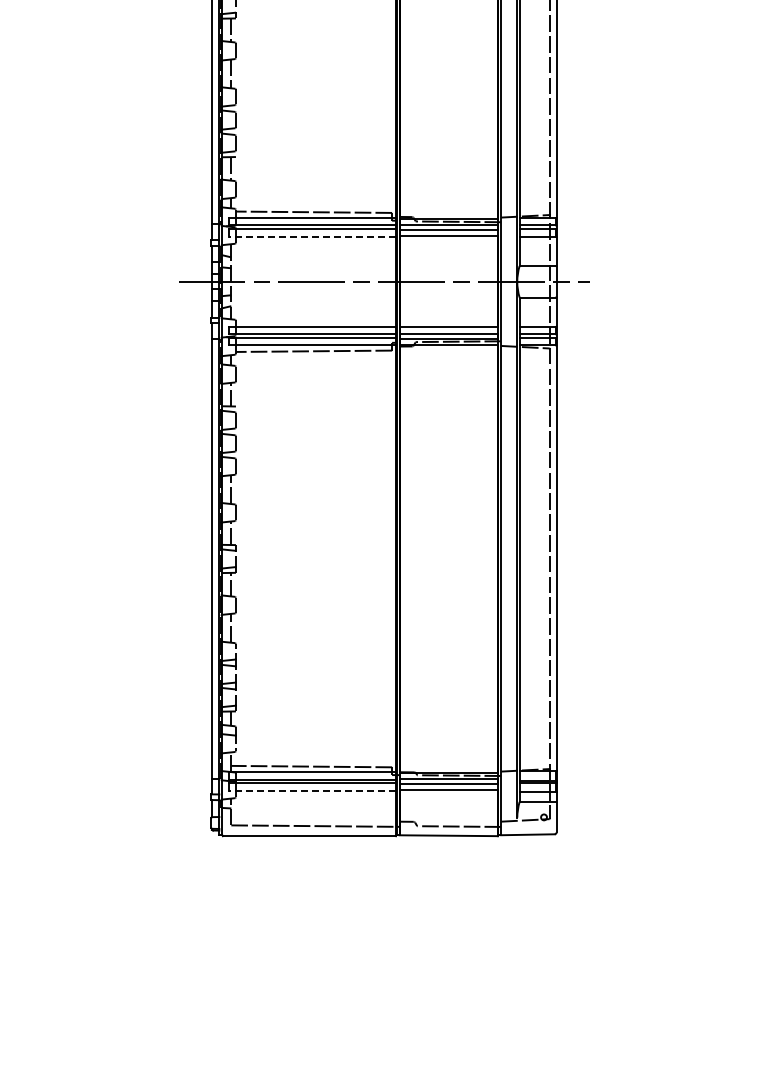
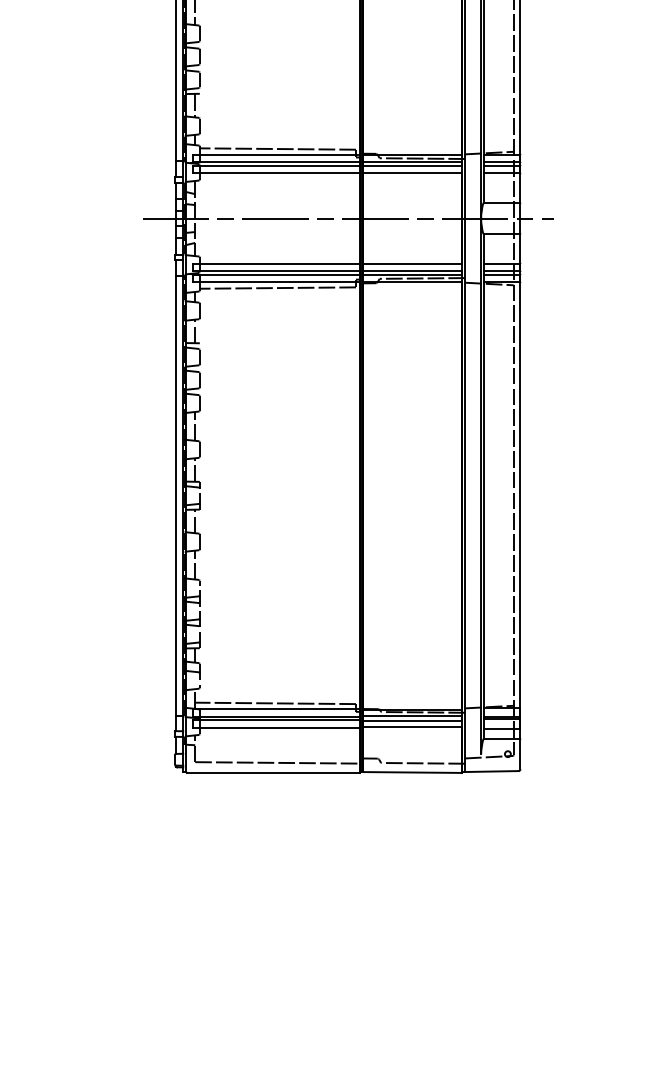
line: (312, 236) -> (276, 173), dashed -> solid
line: (312, 790) -> (276, 727), dashed -> solid

